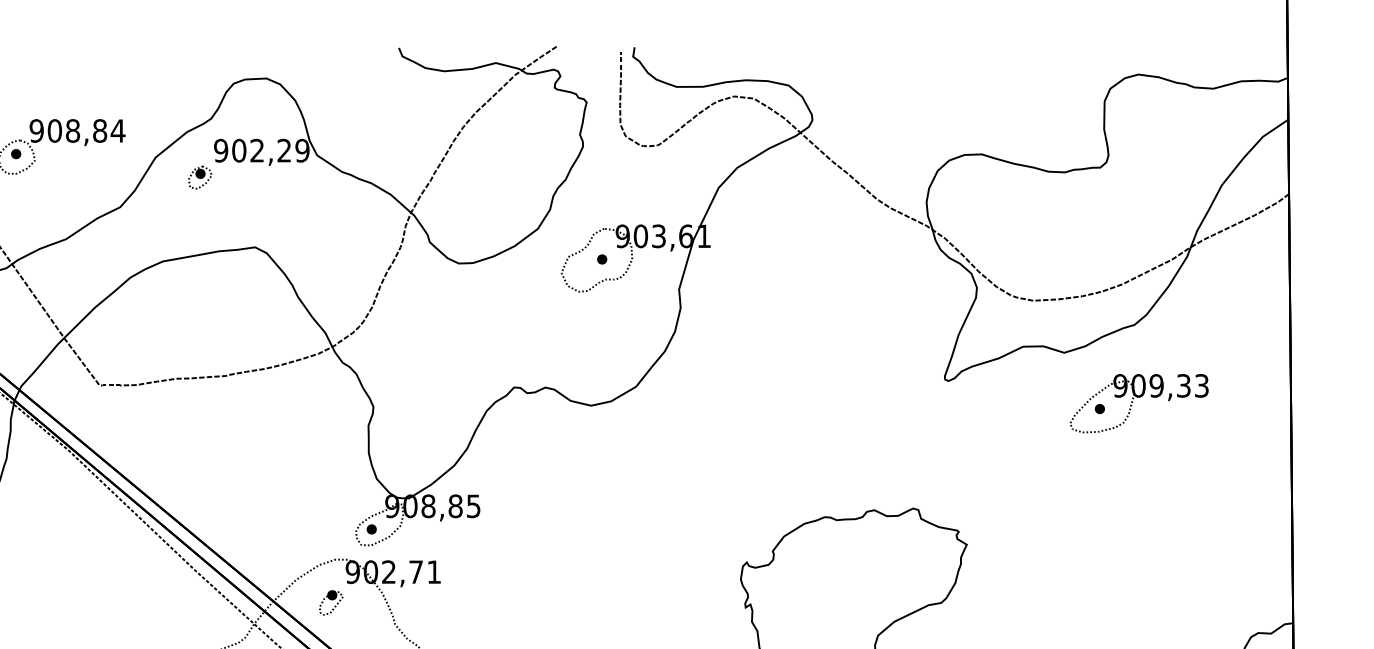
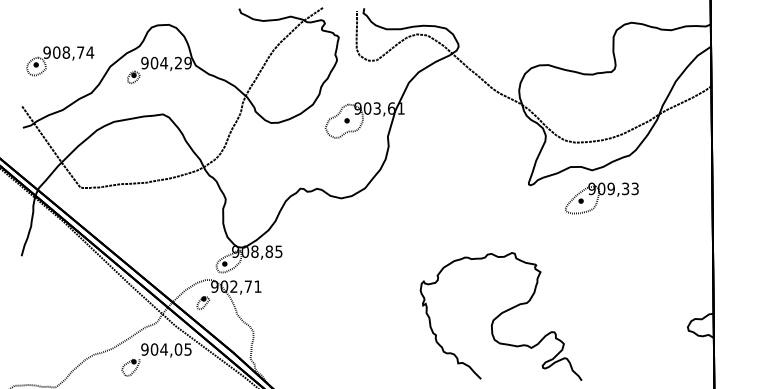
text: (99, 130) -> (80, 52), 908,84 -> 908,74
text: (258, 149) -> (164, 62), 902,29 -> 904,29
part: (1138, 403) -> (601, 198), moved

